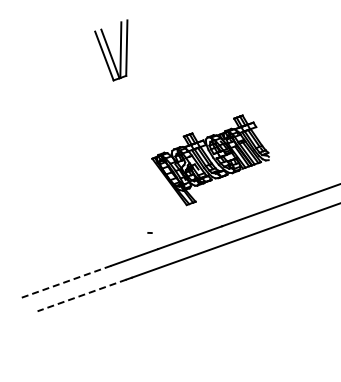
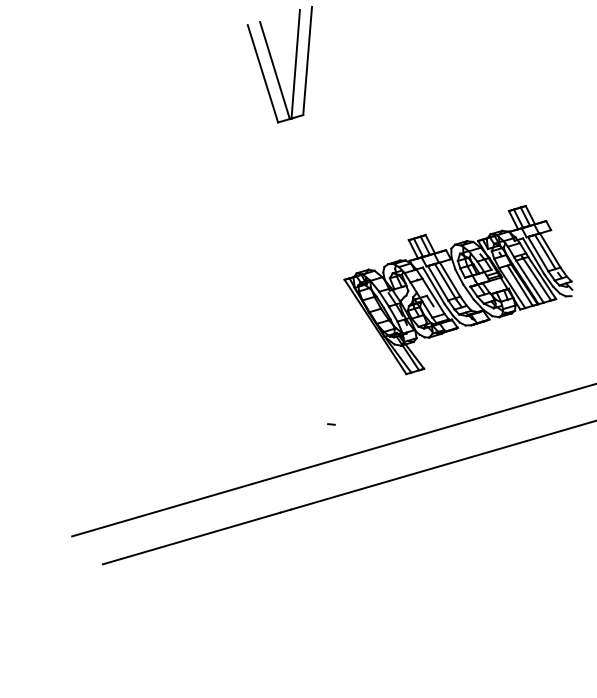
line: (66, 281) -> (162, 509), dashed -> solid
line: (81, 295) -> (190, 538), dashed -> solid

